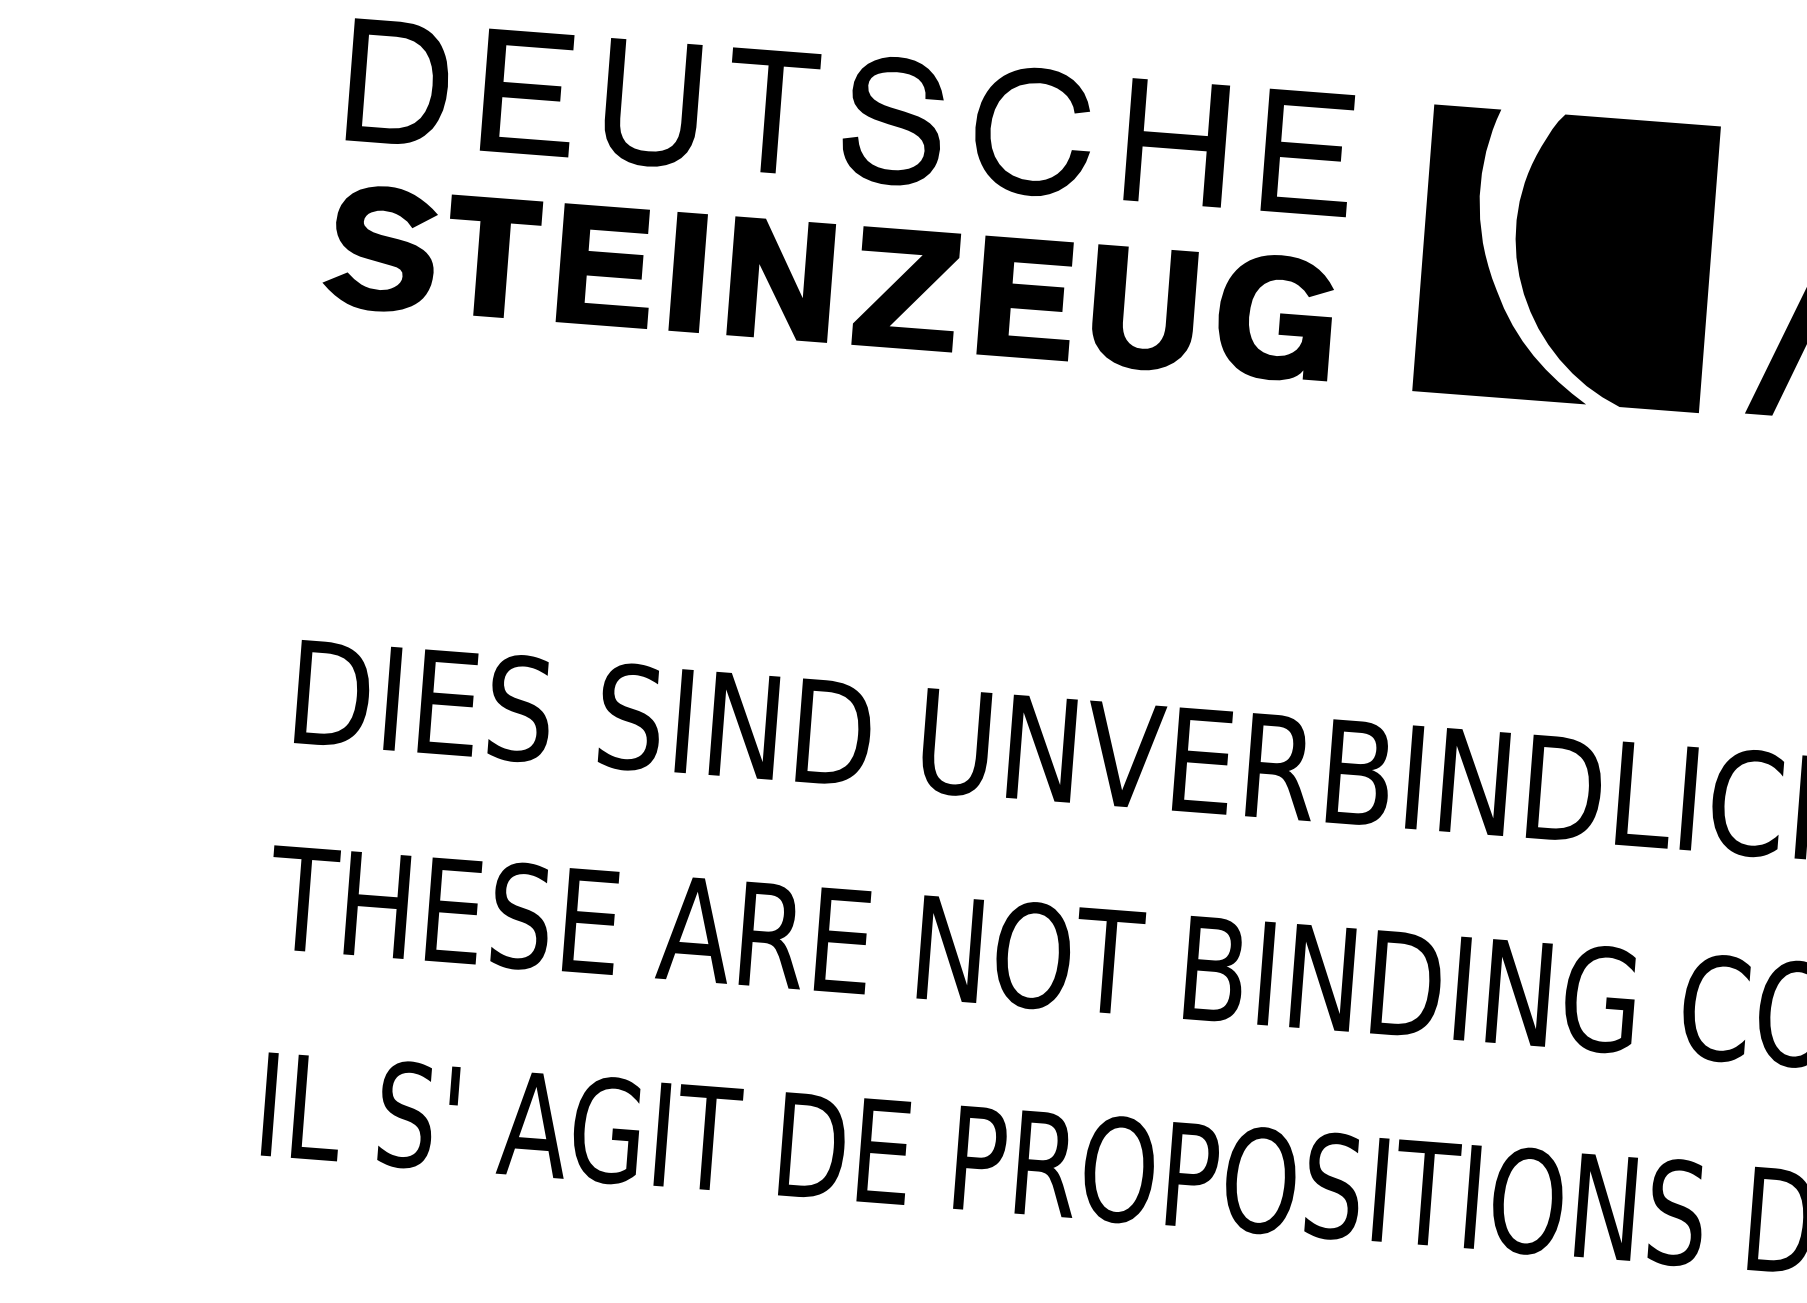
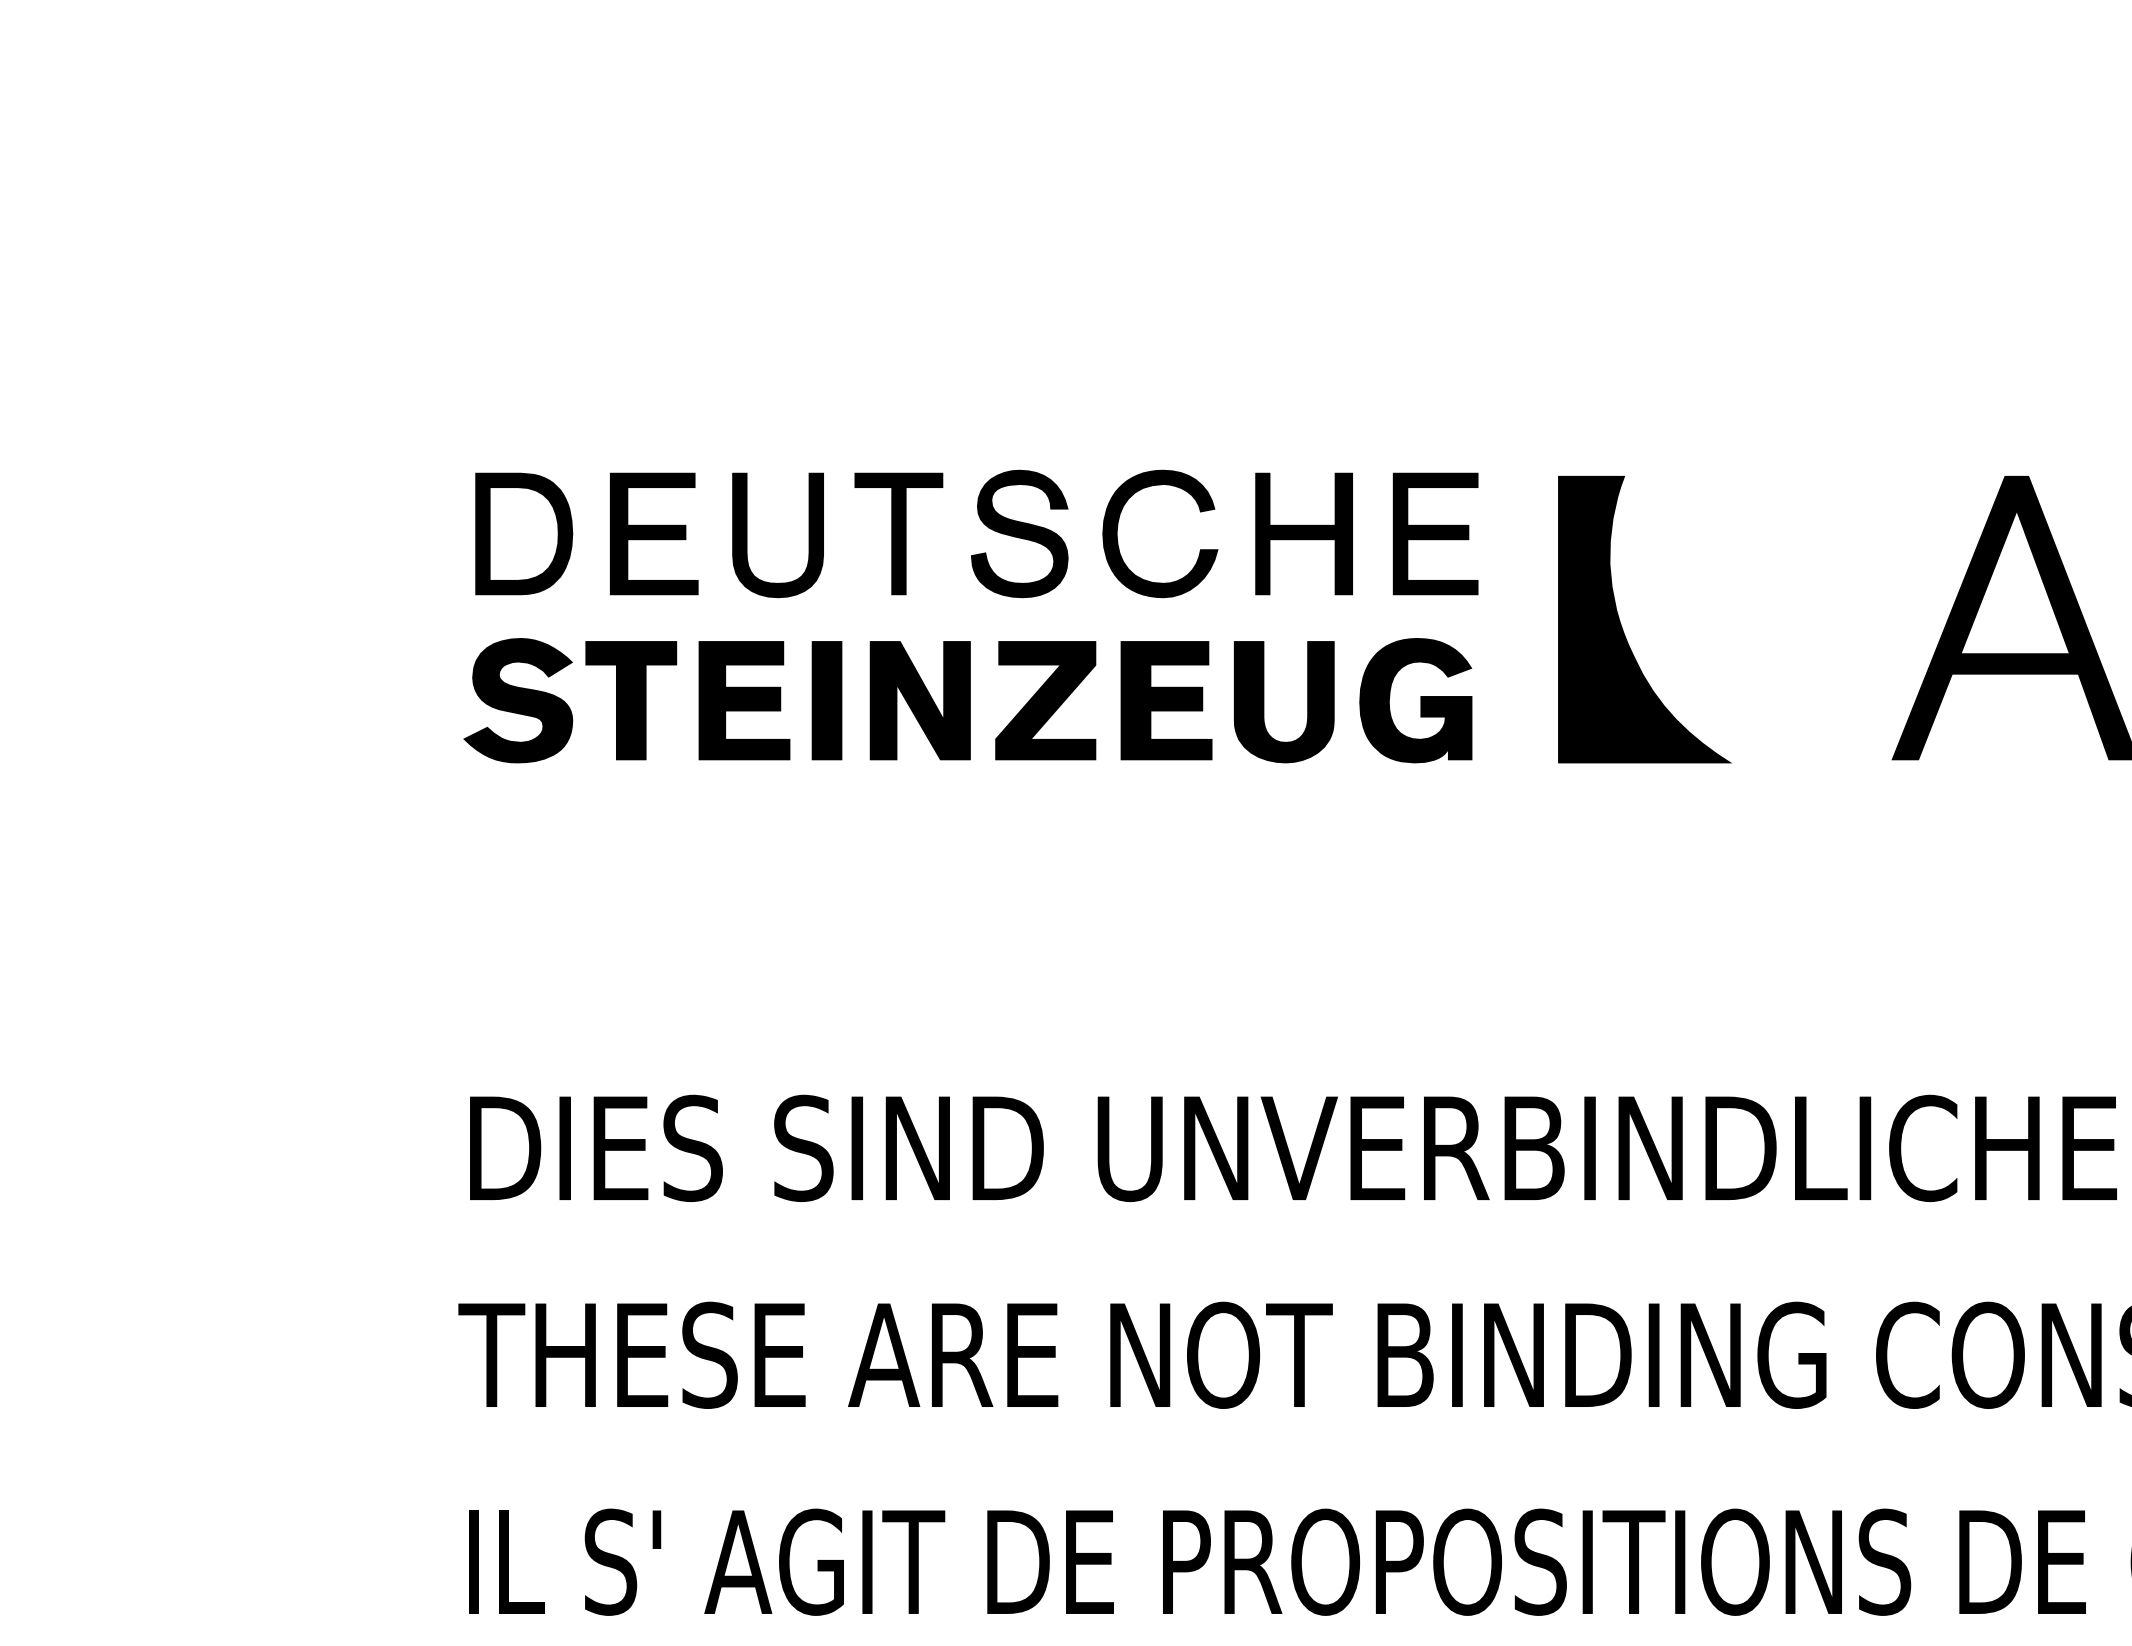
part: (1612, 262) -> (1747, 619), removed

